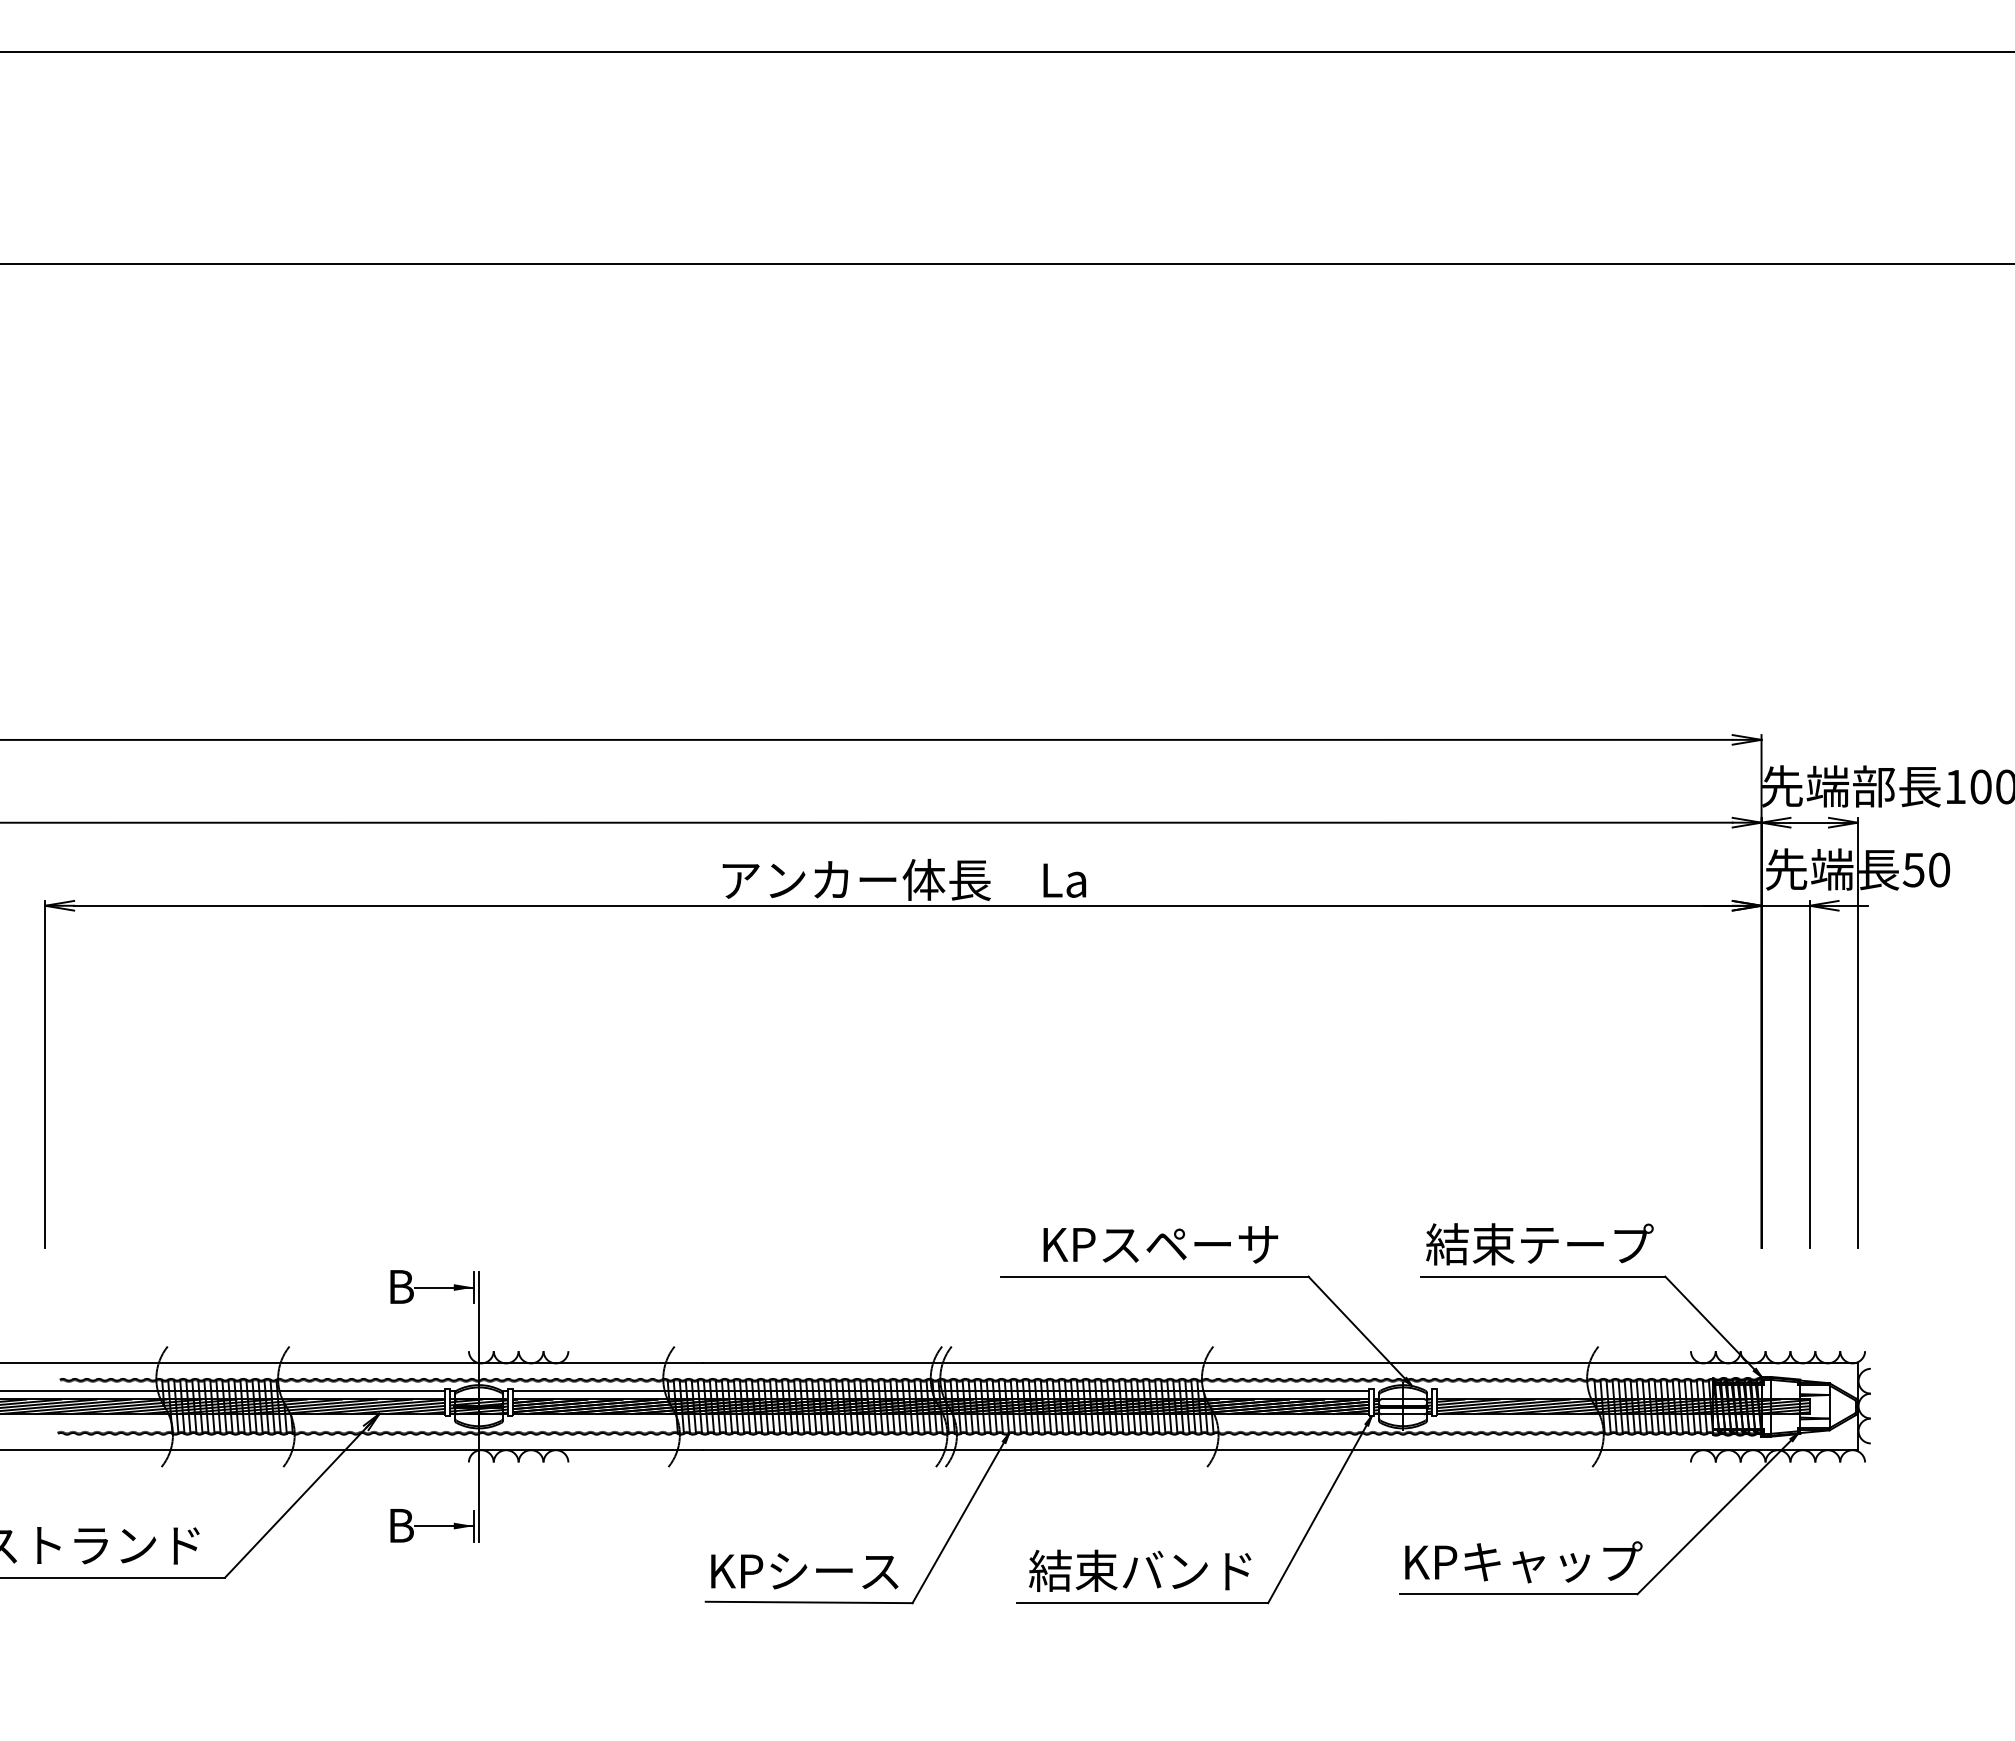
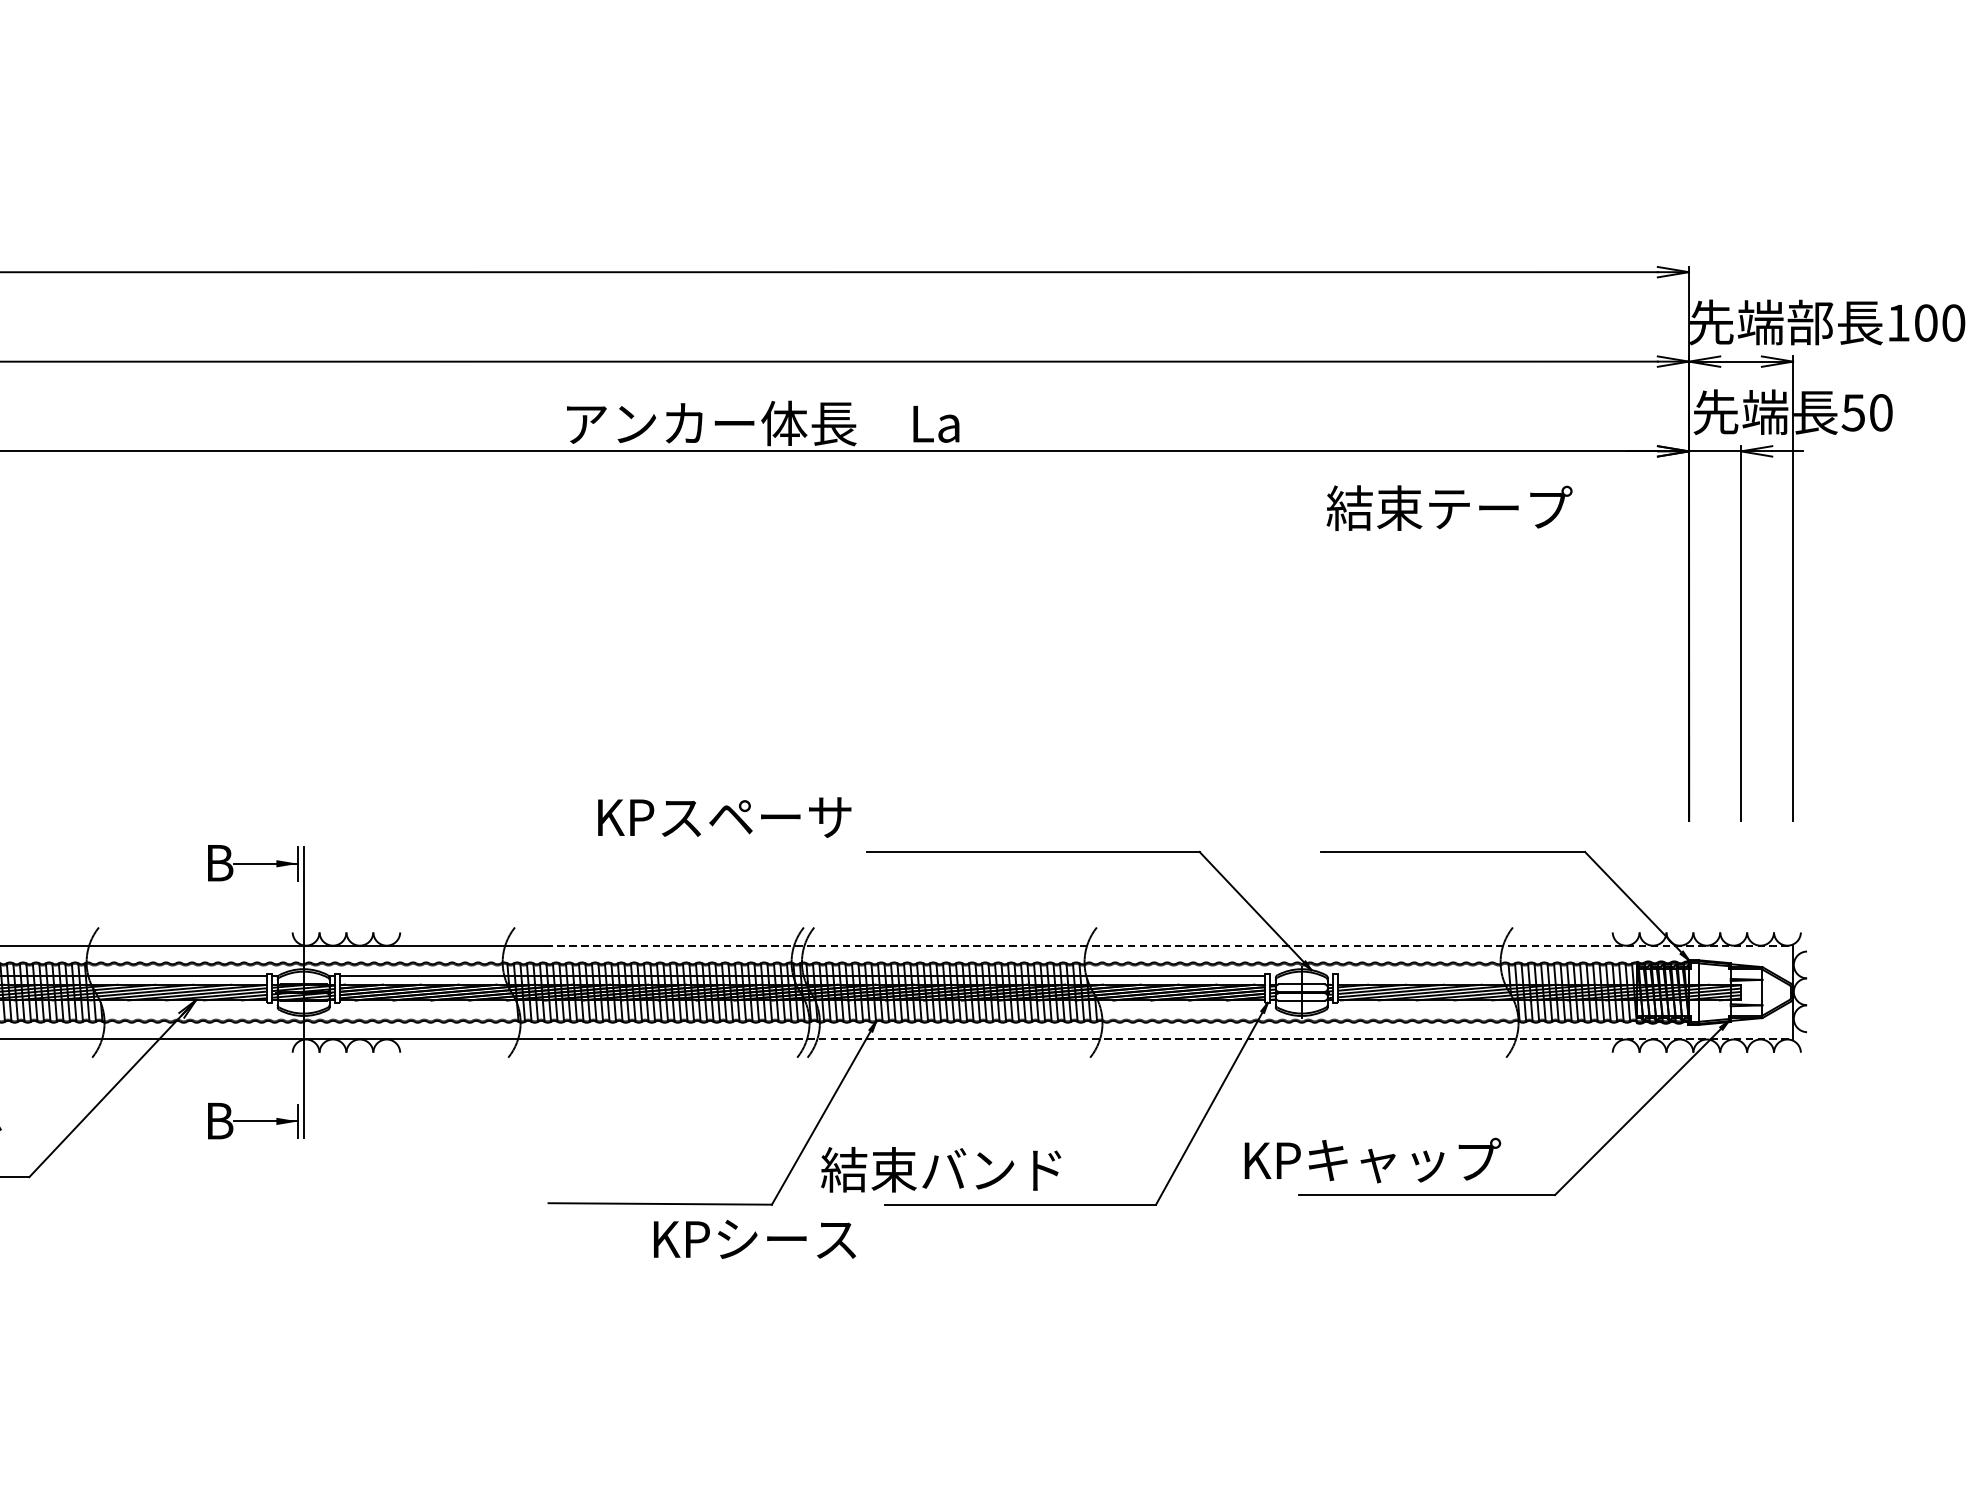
text: (1160, 1244) -> (724, 817), moved
text: (1539, 1244) -> (1449, 508), moved
line: (1280, 1363) -> (1169, 945), solid -> dashed
line: (1280, 1450) -> (1169, 1039), solid -> dashed
text: (1523, 1562) -> (1372, 1160), moved
text: (1140, 1570) -> (941, 1169), moved
text: (804, 1571) -> (754, 1239), moved

